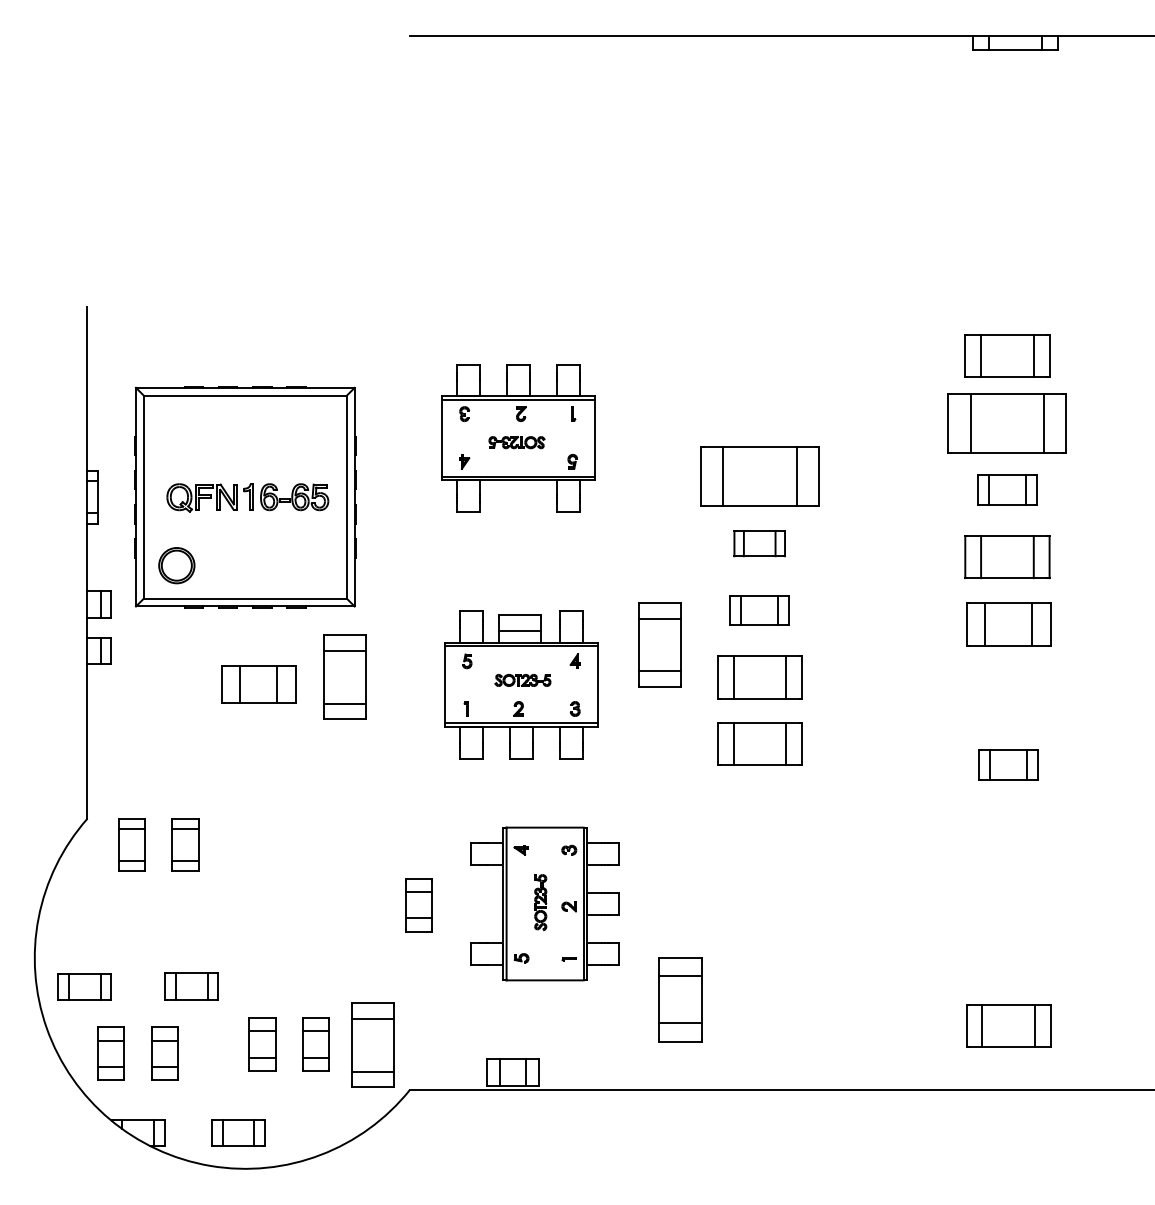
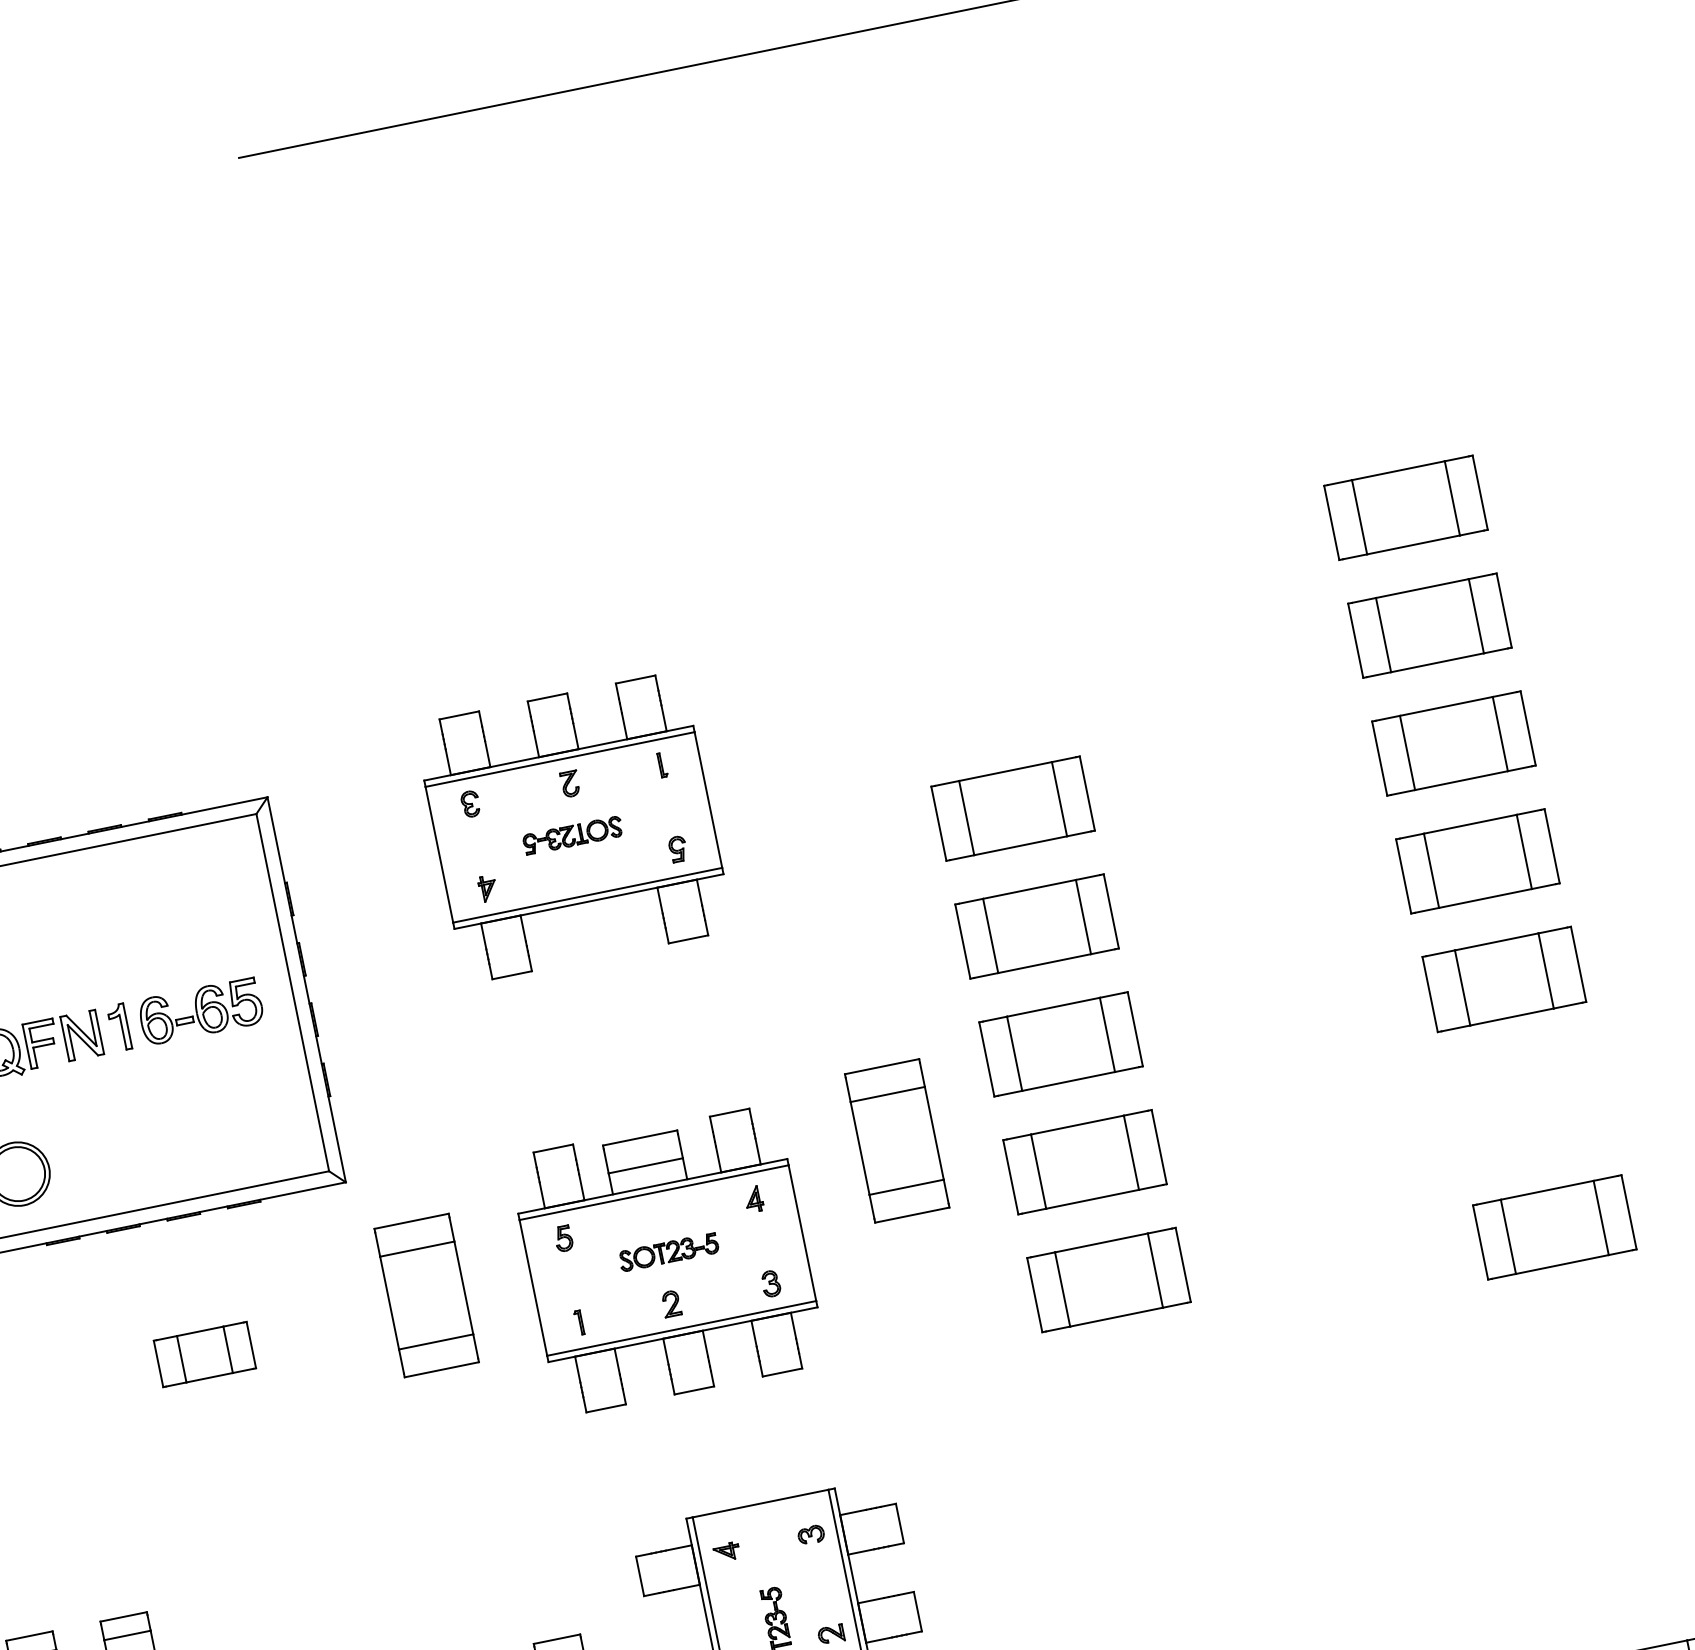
part: (1007, 422) -> (1429, 624), size x0.71
part: (759, 476) -> (1012, 808), size x0.71
part: (1007, 489) -> (1453, 742), size x1.43
part: (759, 543) -> (1036, 926), size x1.67
part: (759, 610) -> (1060, 1044), size x1.43
part: (344, 676) -> (425, 1294), moved
part: (258, 684) -> (204, 1354), size x0.71
part: (1008, 764) -> (1554, 1226), size x1.43

